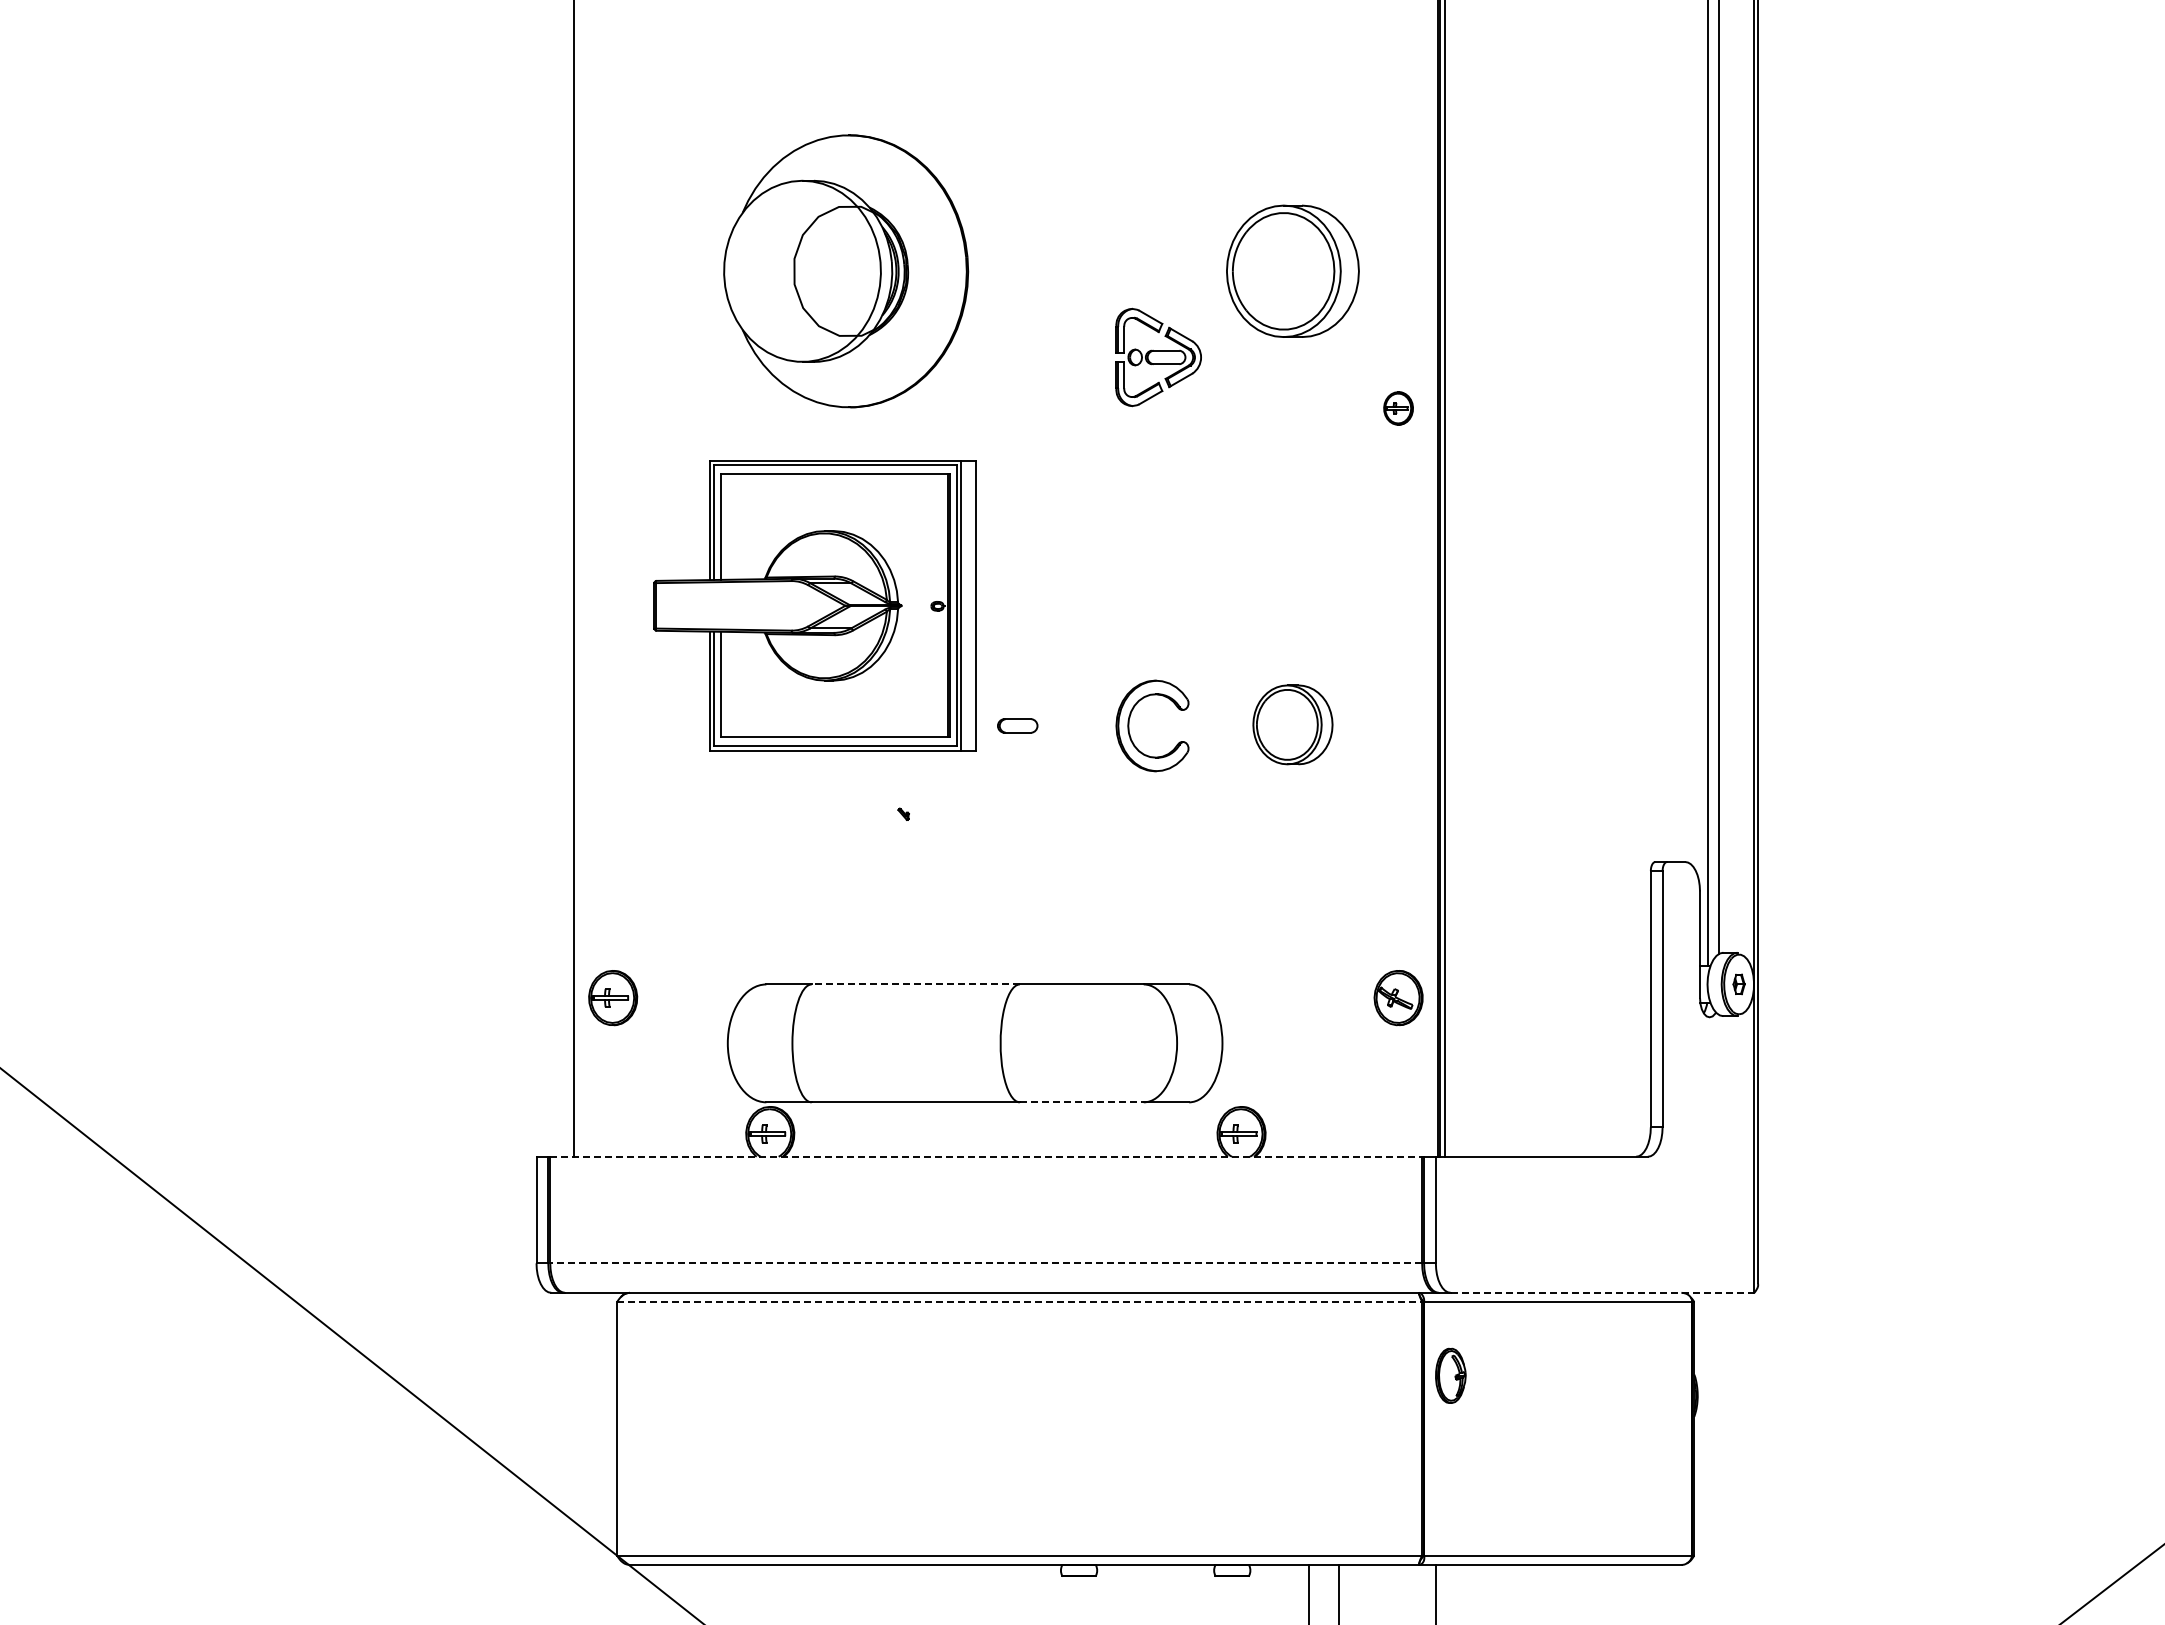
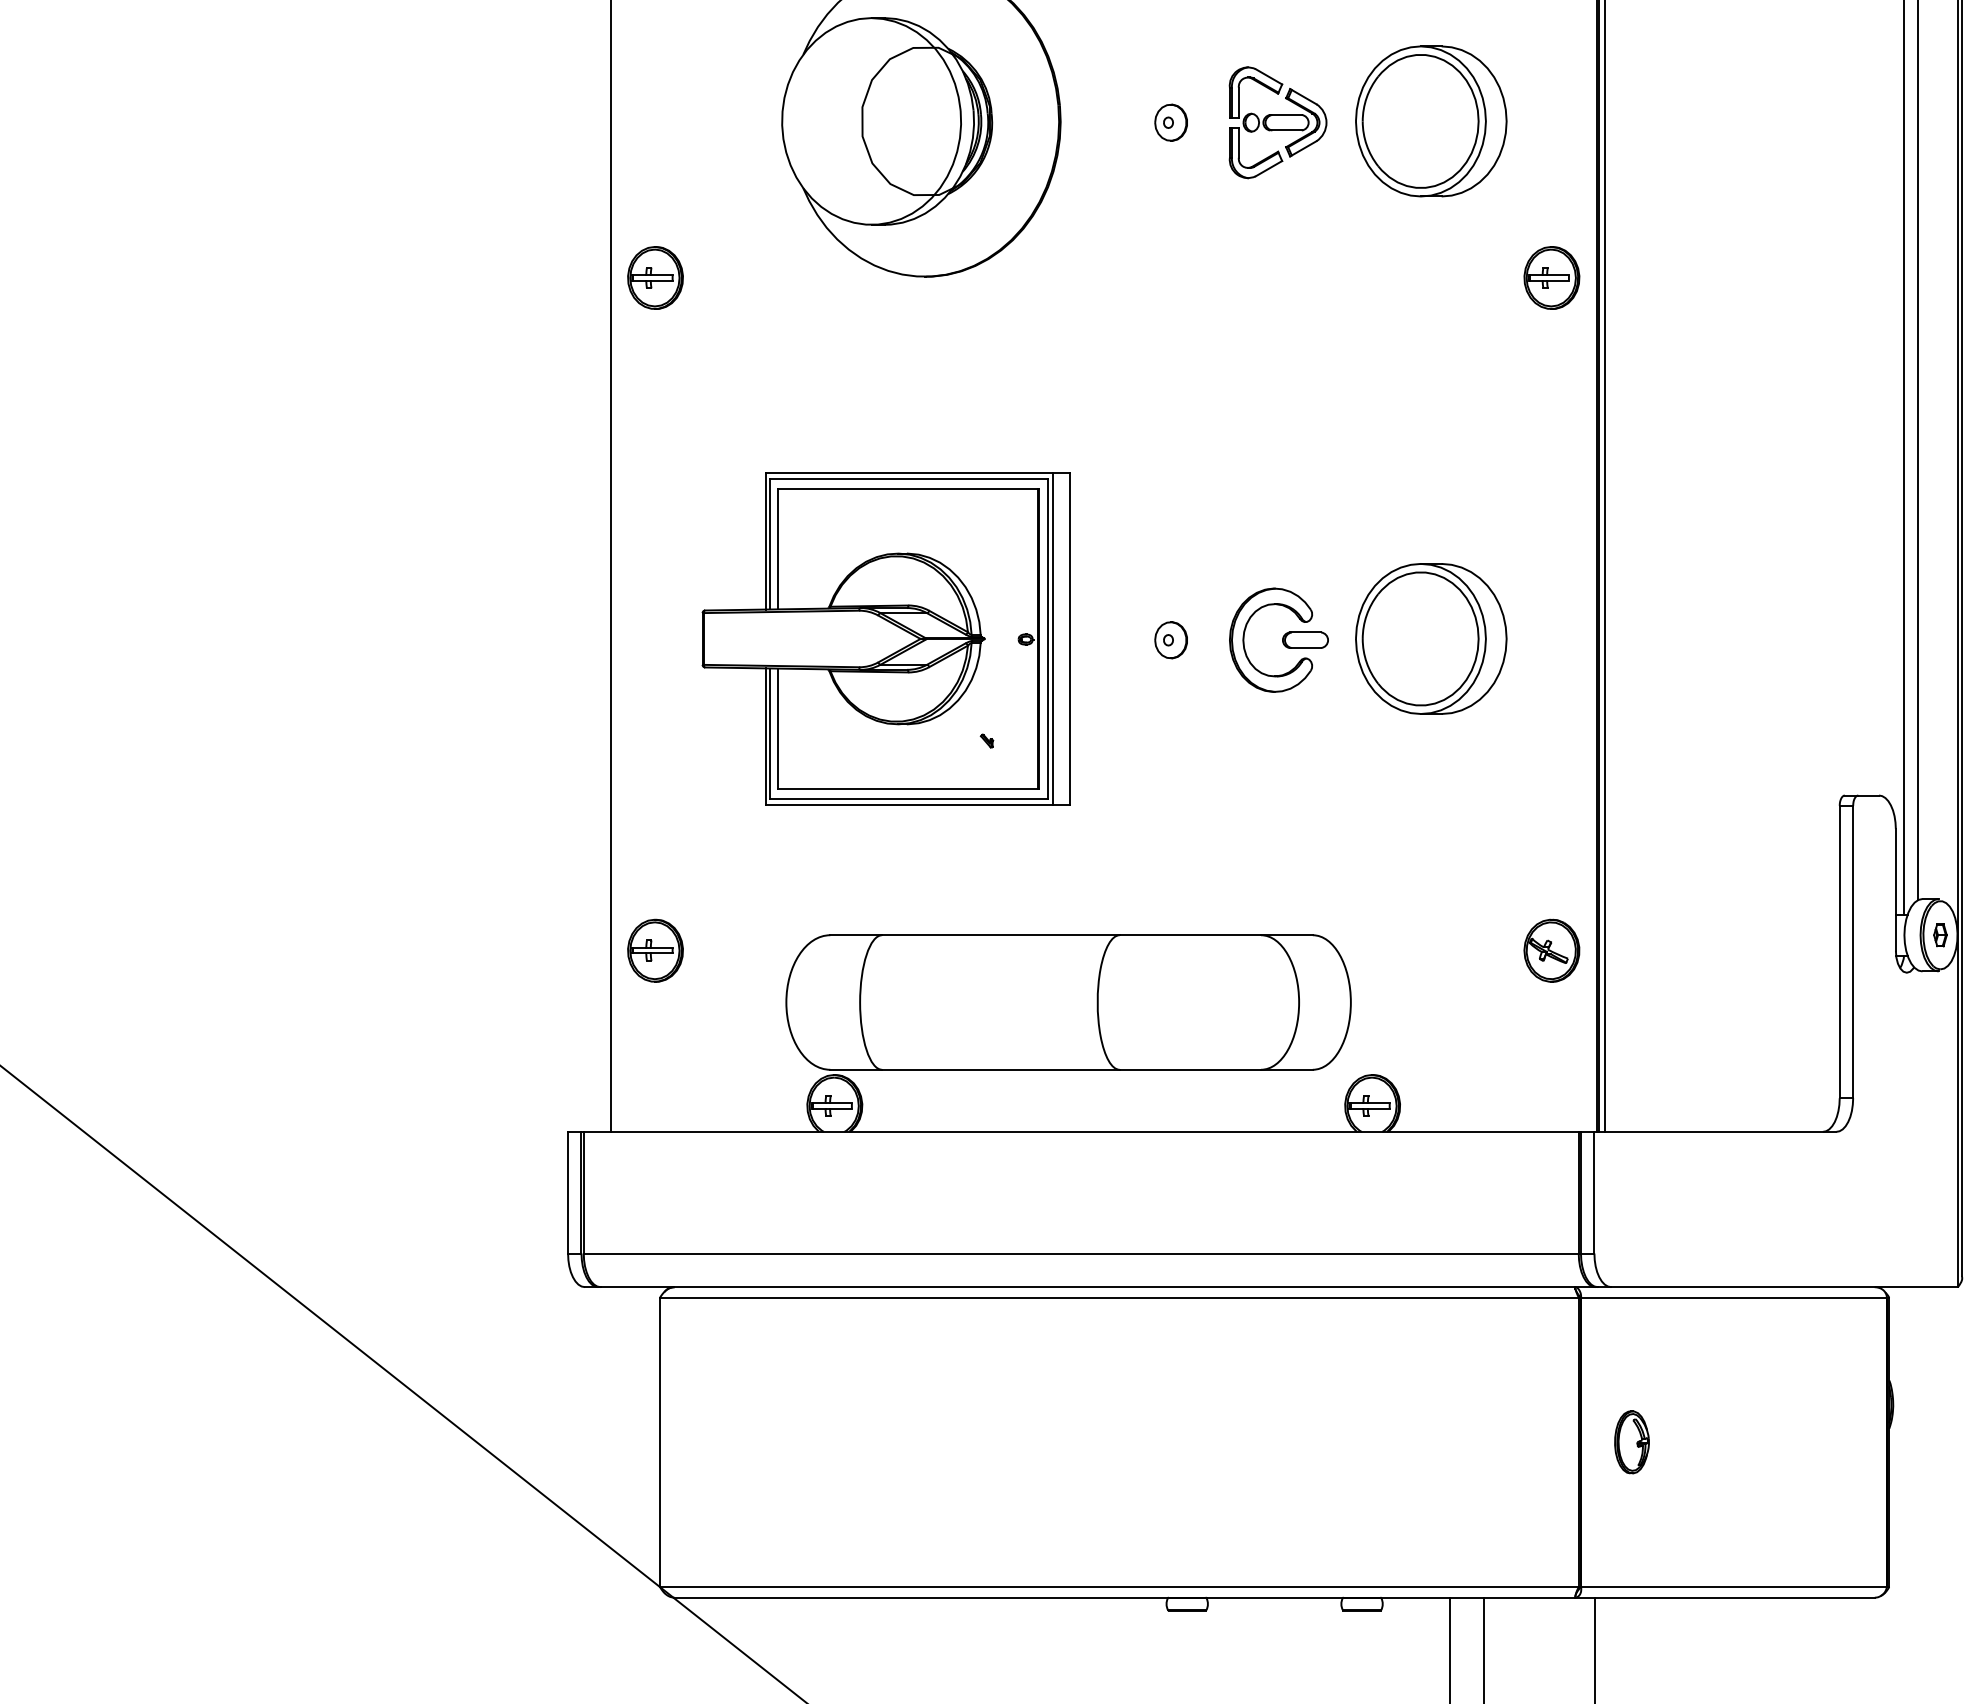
part: (1064, 272) -> (1170, 122), added
part: (1158, 357) -> (1277, 122), moved
part: (613, 408) -> (655, 277), added
part: (1398, 408) -> (1551, 277), size x1.67
part: (814, 605) -> (885, 638), moved
part: (1292, 724) -> (1430, 638), size x1.67
part: (1017, 725) -> (1305, 639), moved
part: (1064, 725) -> (1170, 639), added
line: (915, 984) -> (1000, 935), dashed -> solid
line: (1081, 1102) -> (1190, 1069), dashed -> solid
line: (986, 1156) -> (1081, 1131), dashed -> solid
line: (986, 1263) -> (1081, 1253), dashed -> solid
line: (1602, 1292) -> (1784, 1286), dashed -> solid
line: (1019, 1302) -> (1119, 1298), dashed -> solid
part: (1450, 1375) -> (1631, 1441), moved

